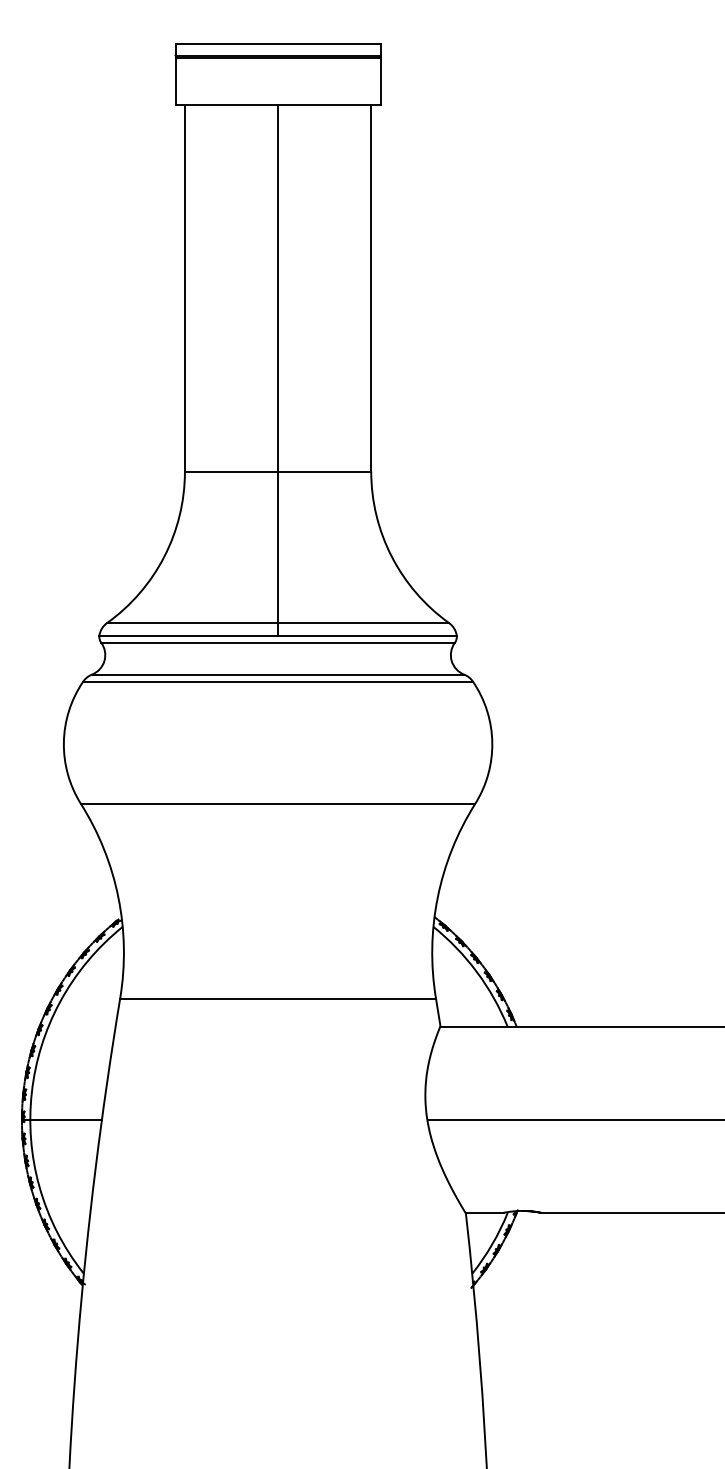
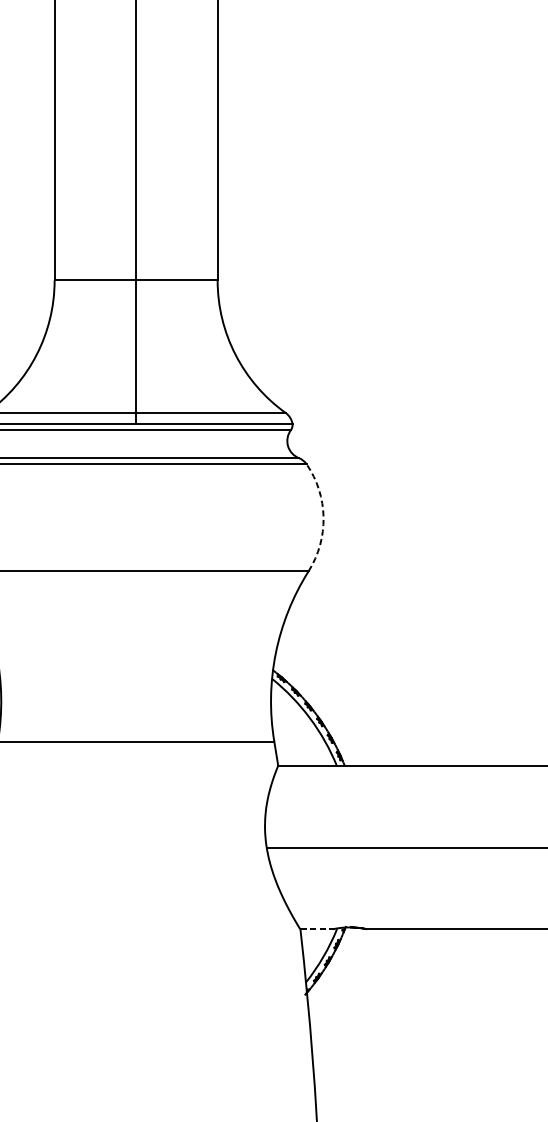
arc: (492, 742) -> (323, 517), solid -> dashed
line: (484, 1213) -> (316, 929), solid -> dashed

